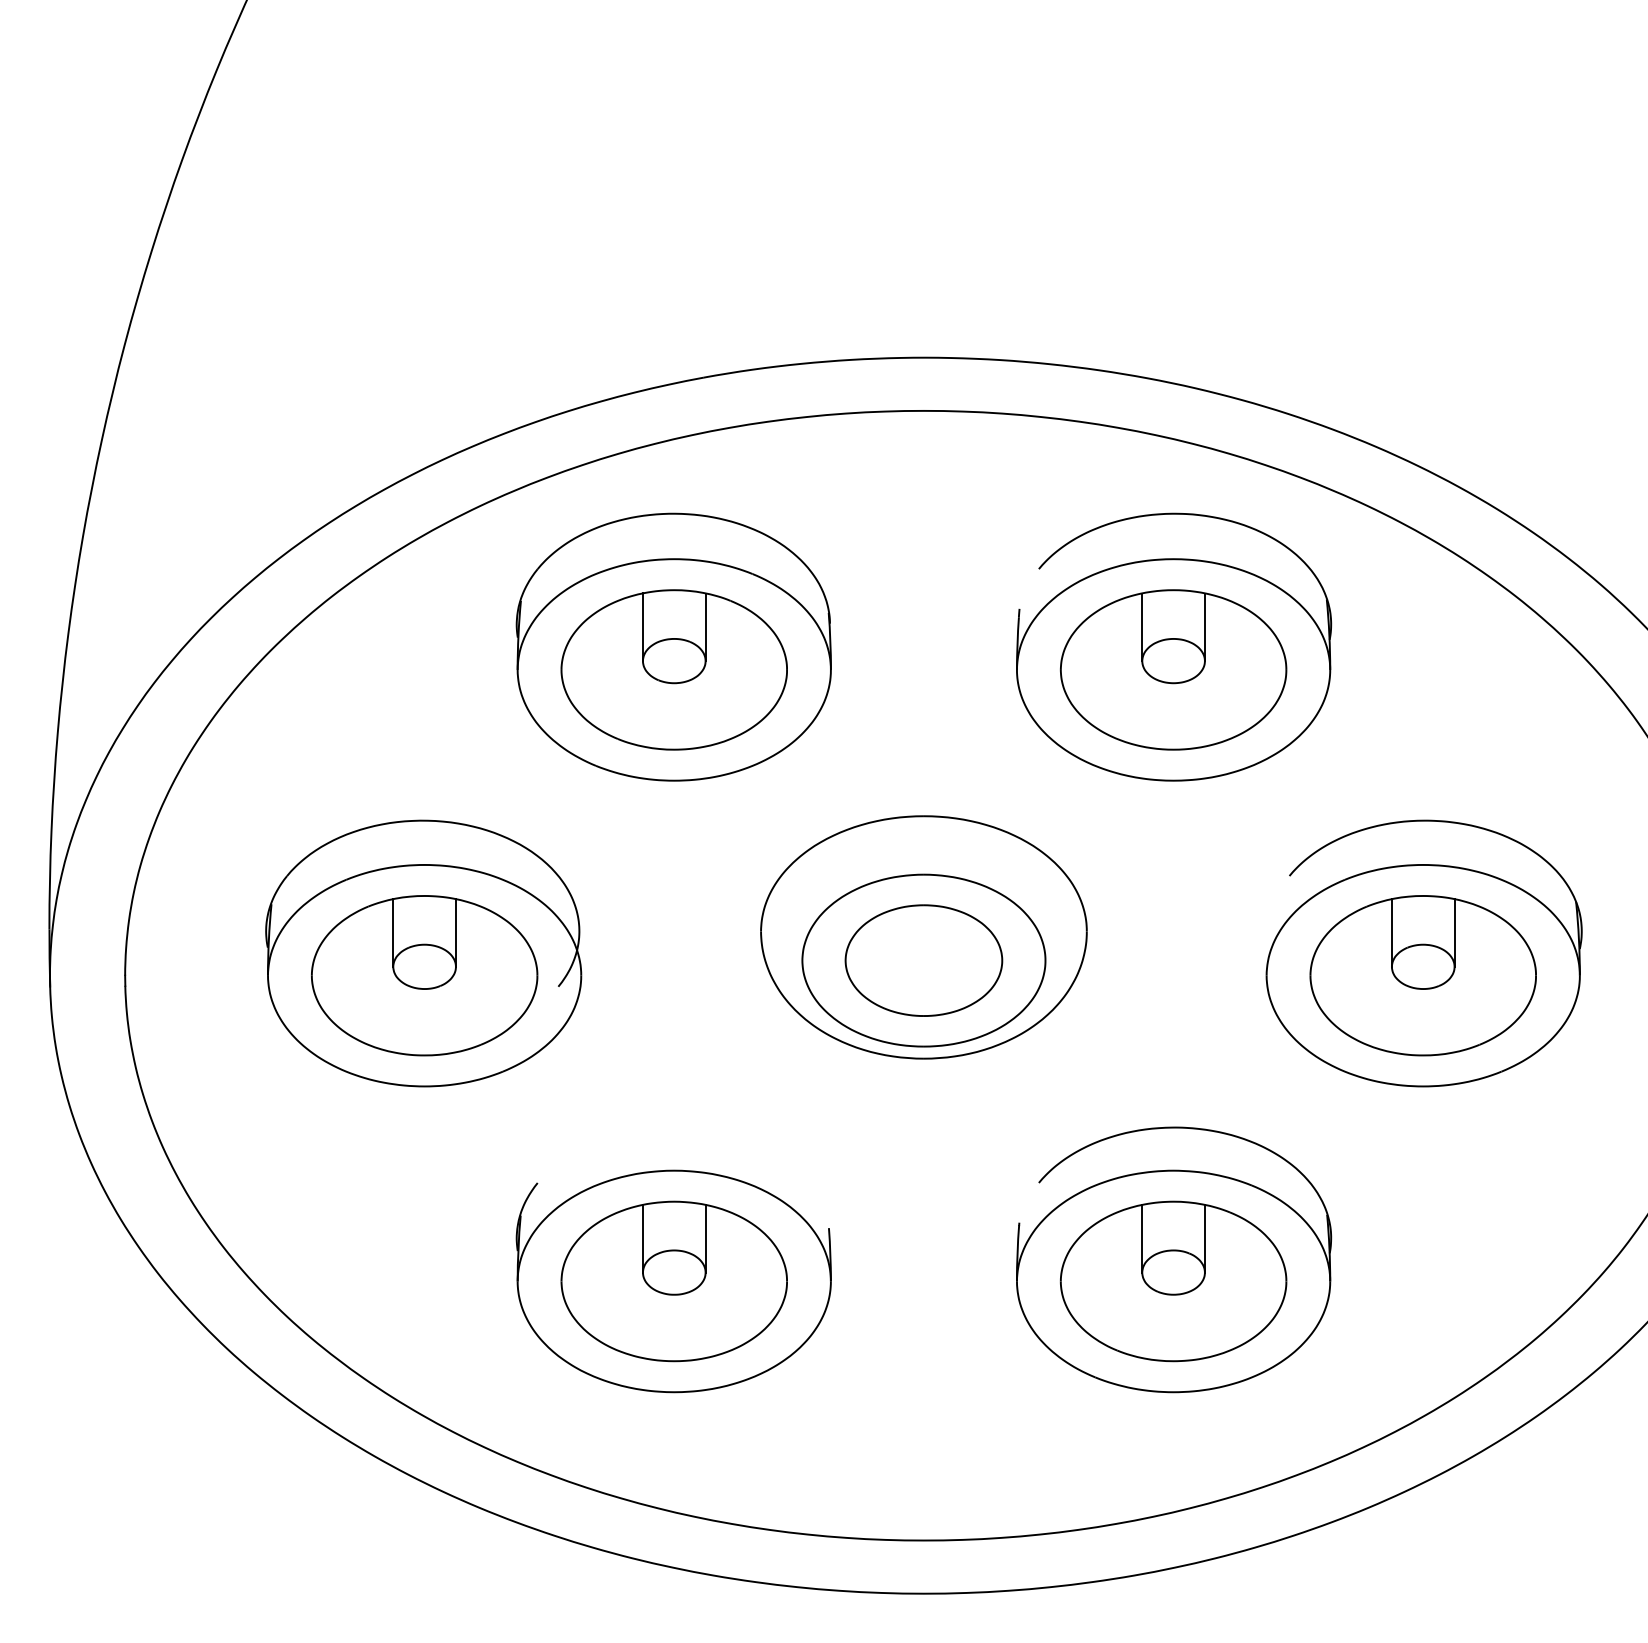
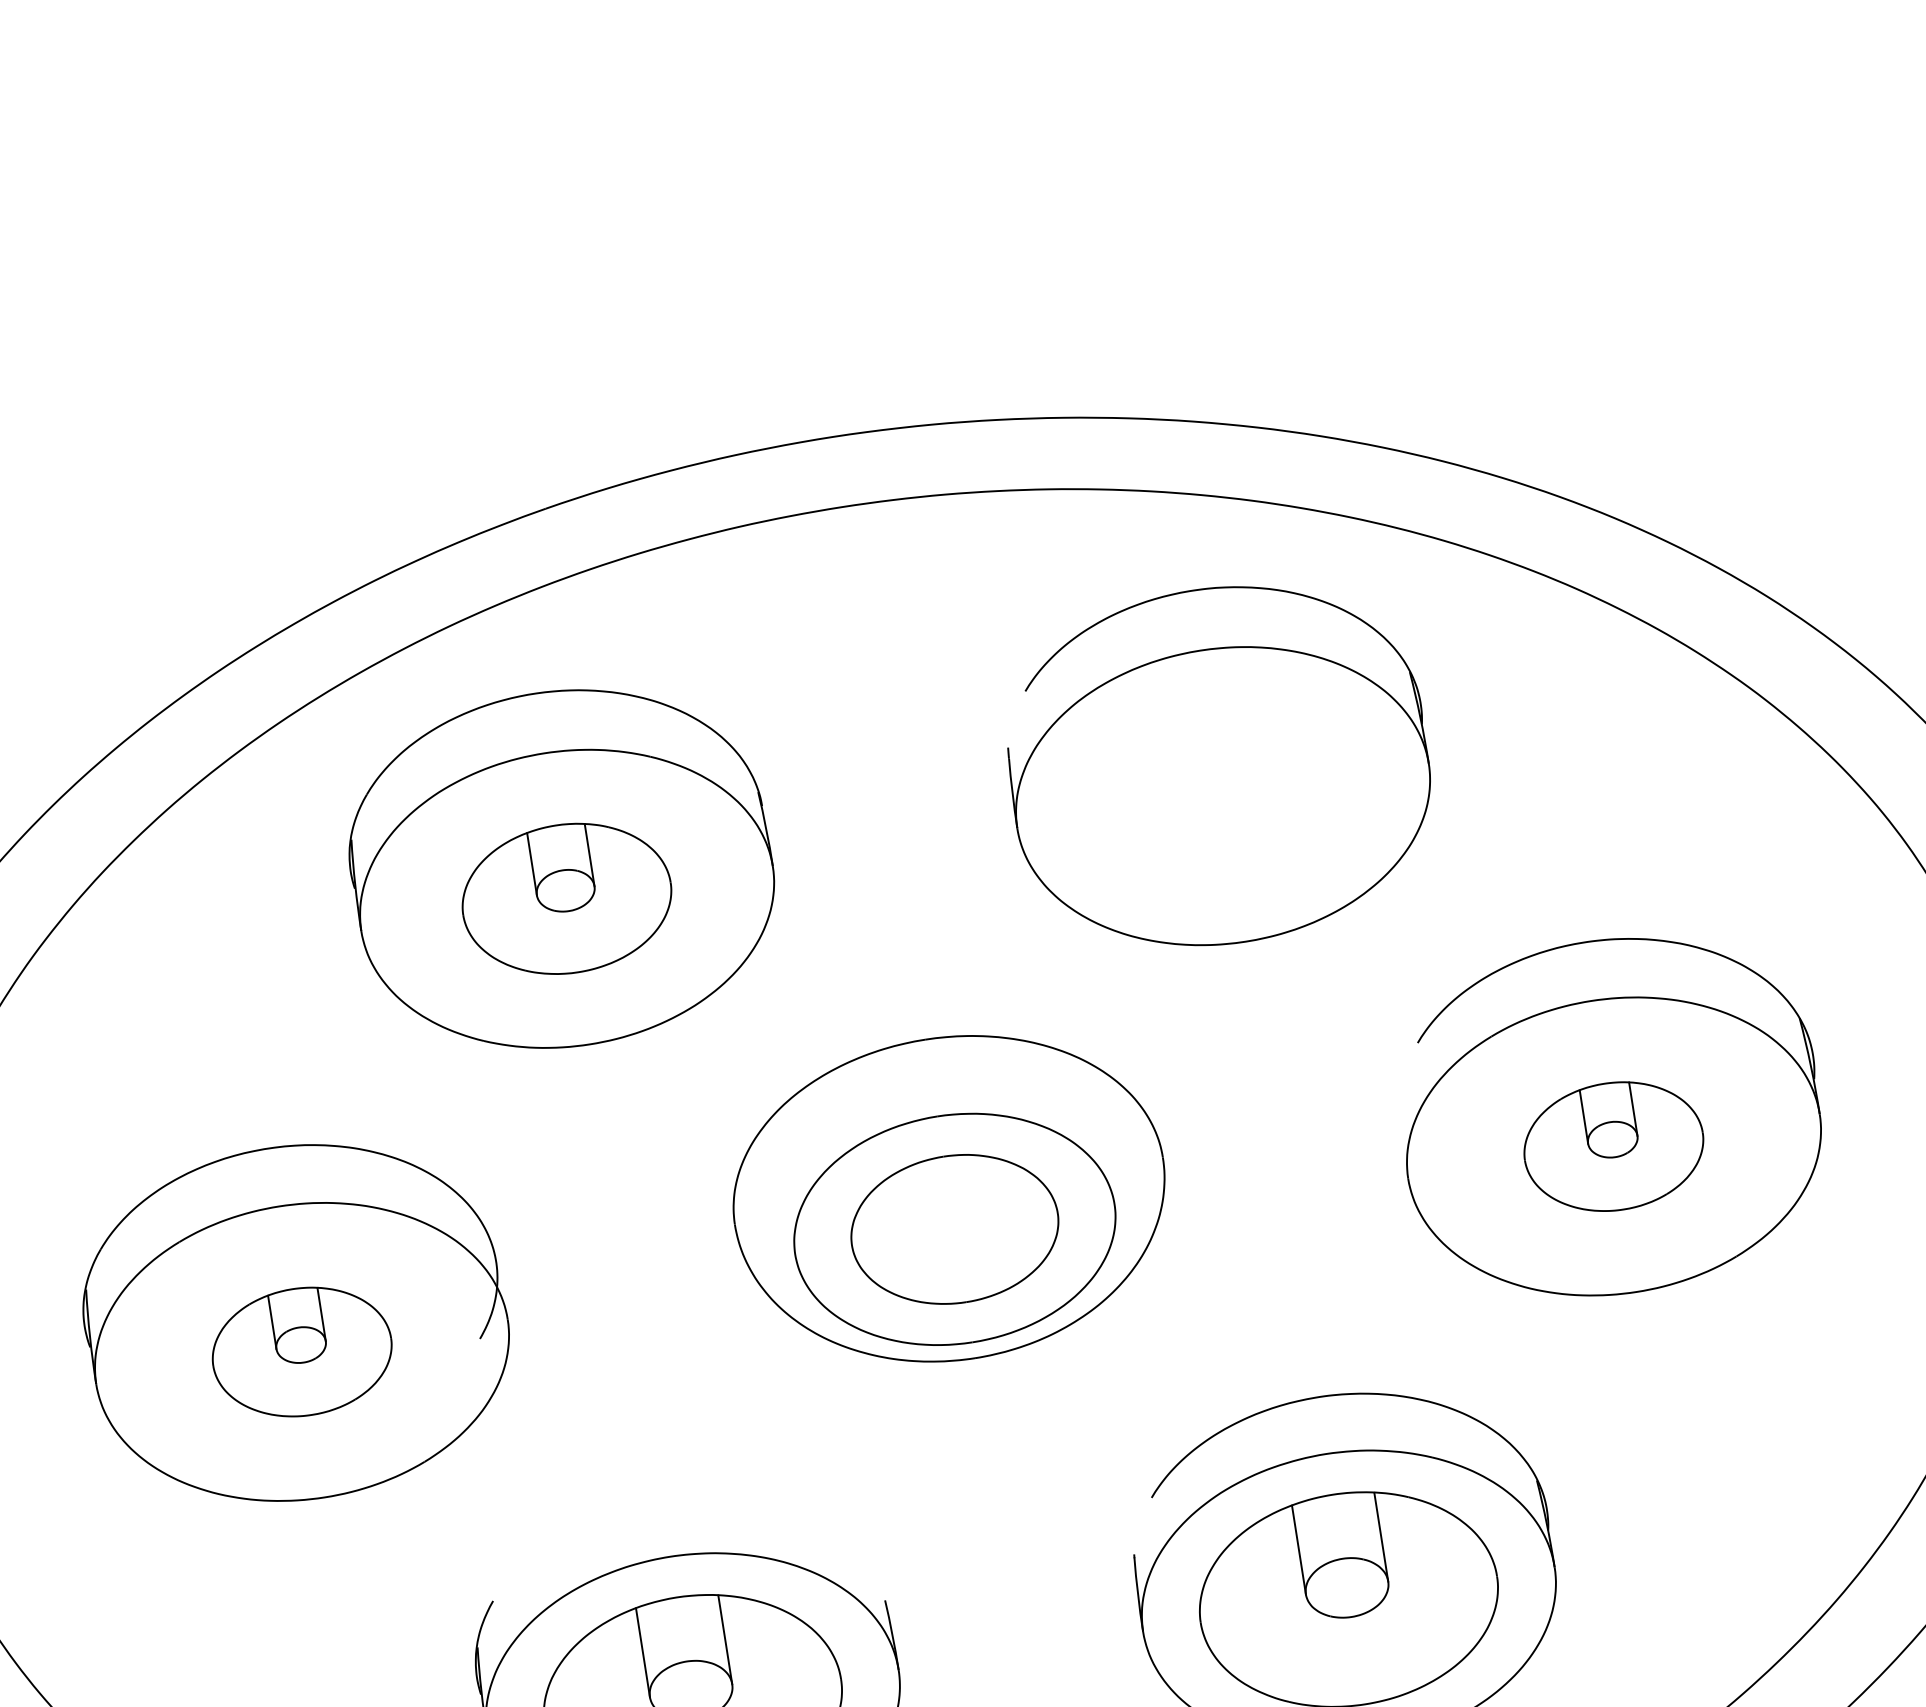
part: (673, 669) -> (565, 898), size x0.7
part: (1173, 669) -> (1222, 795), removed
part: (424, 975) -> (301, 1351), size x0.6
part: (1422, 975) -> (1612, 1146), size x0.6

